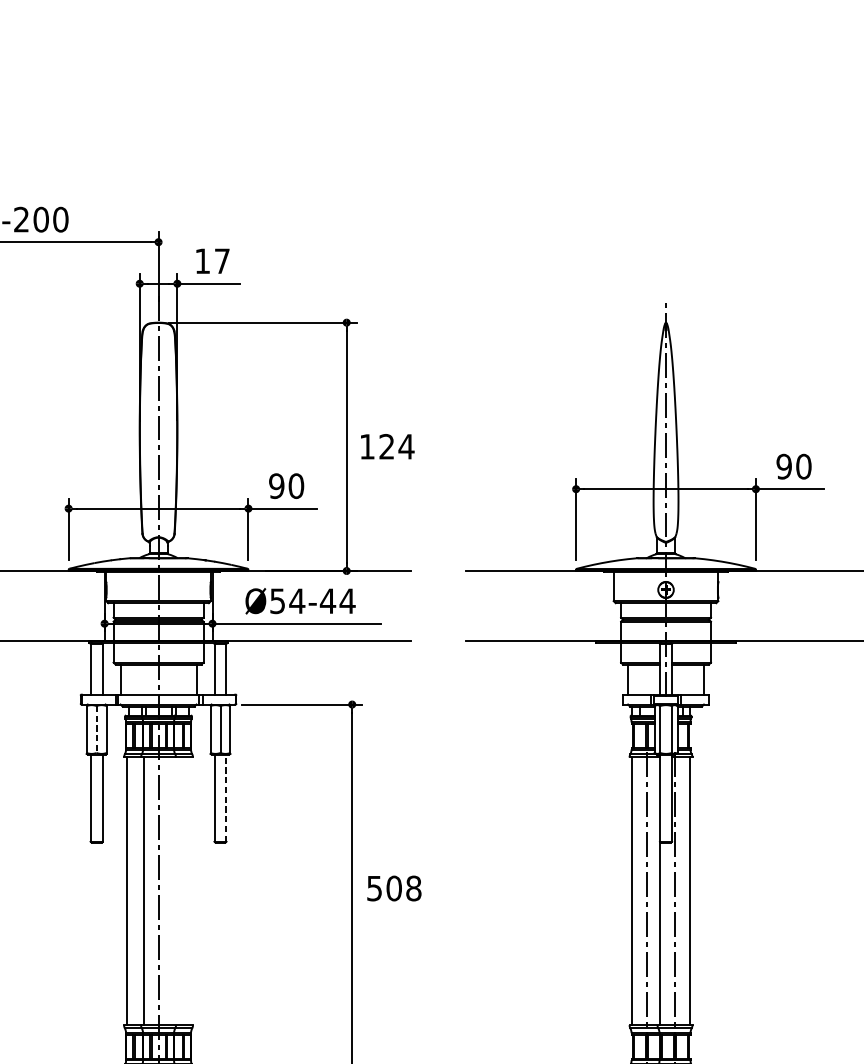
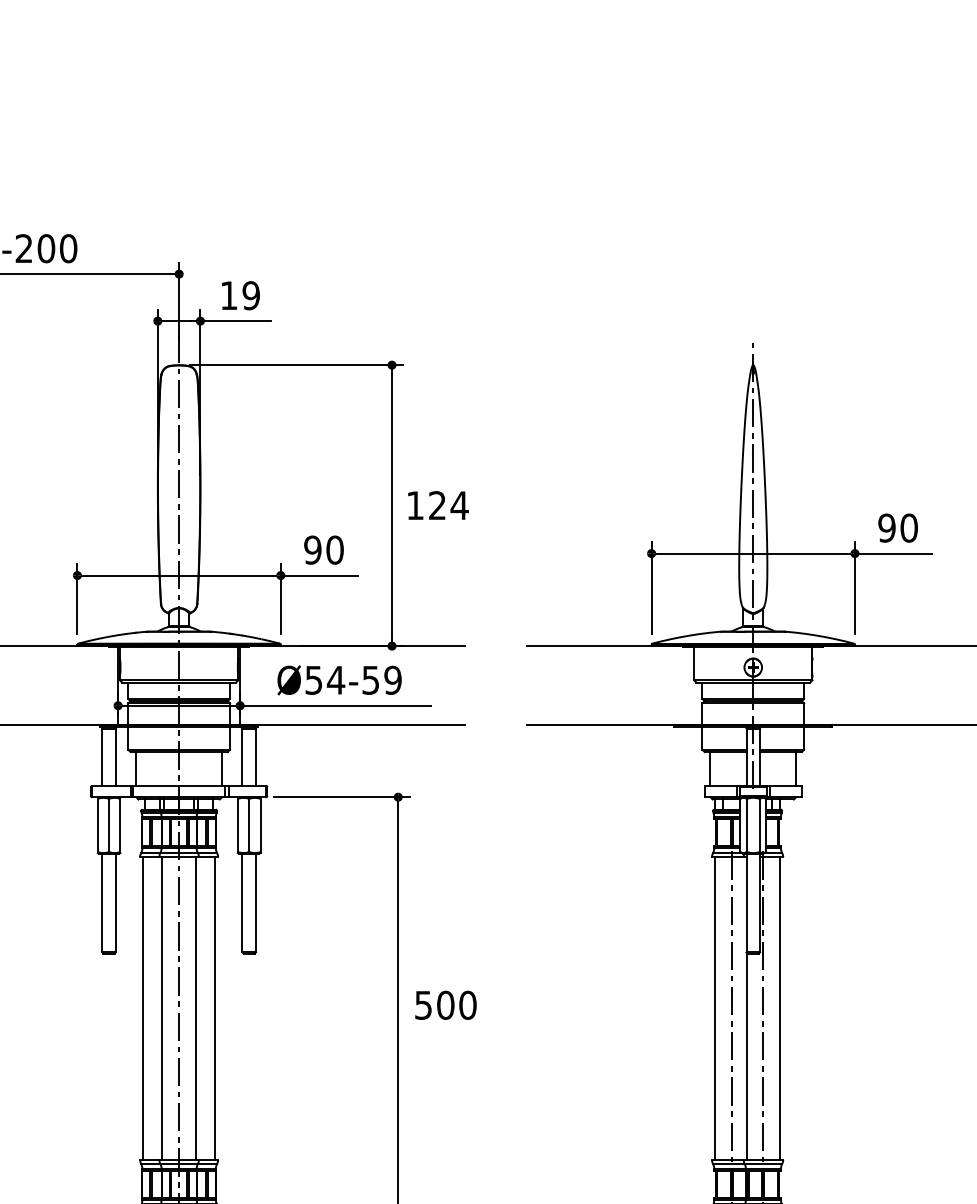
text: (221, 261) -> (250, 295), 17 -> 19
text: (337, 600) -> (381, 679), Ø54-44 -> Ø54-59
line: (97, 729) -> (109, 825), dashed -> solid
line: (226, 797) -> (255, 902), dashed -> solid
text: (413, 888) -> (467, 1005), 508 -> 500
line: (173, 891) -> (196, 1008), added
line: (190, 891) -> (215, 1008), added

